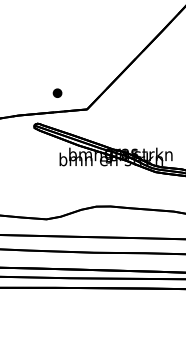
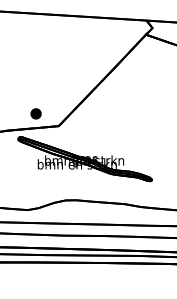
part: (57, 92) -> (36, 113), size x1.6

